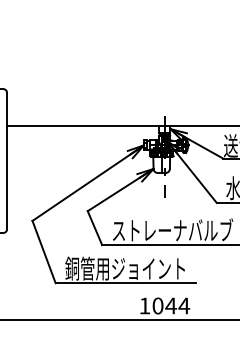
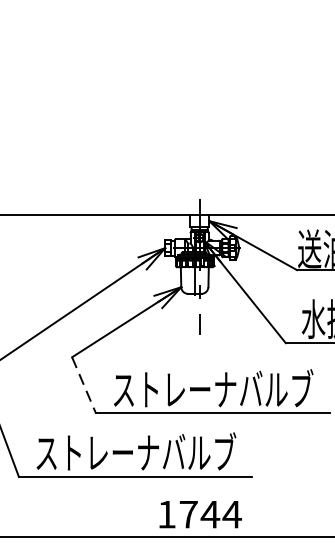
line: (95, 228) -> (84, 386), solid -> dashed
text: (125, 268) -> (134, 452), 銅管用ジョイント -> ストレーナバルブ
text: (157, 305) -> (187, 513), 1044 -> 1744

